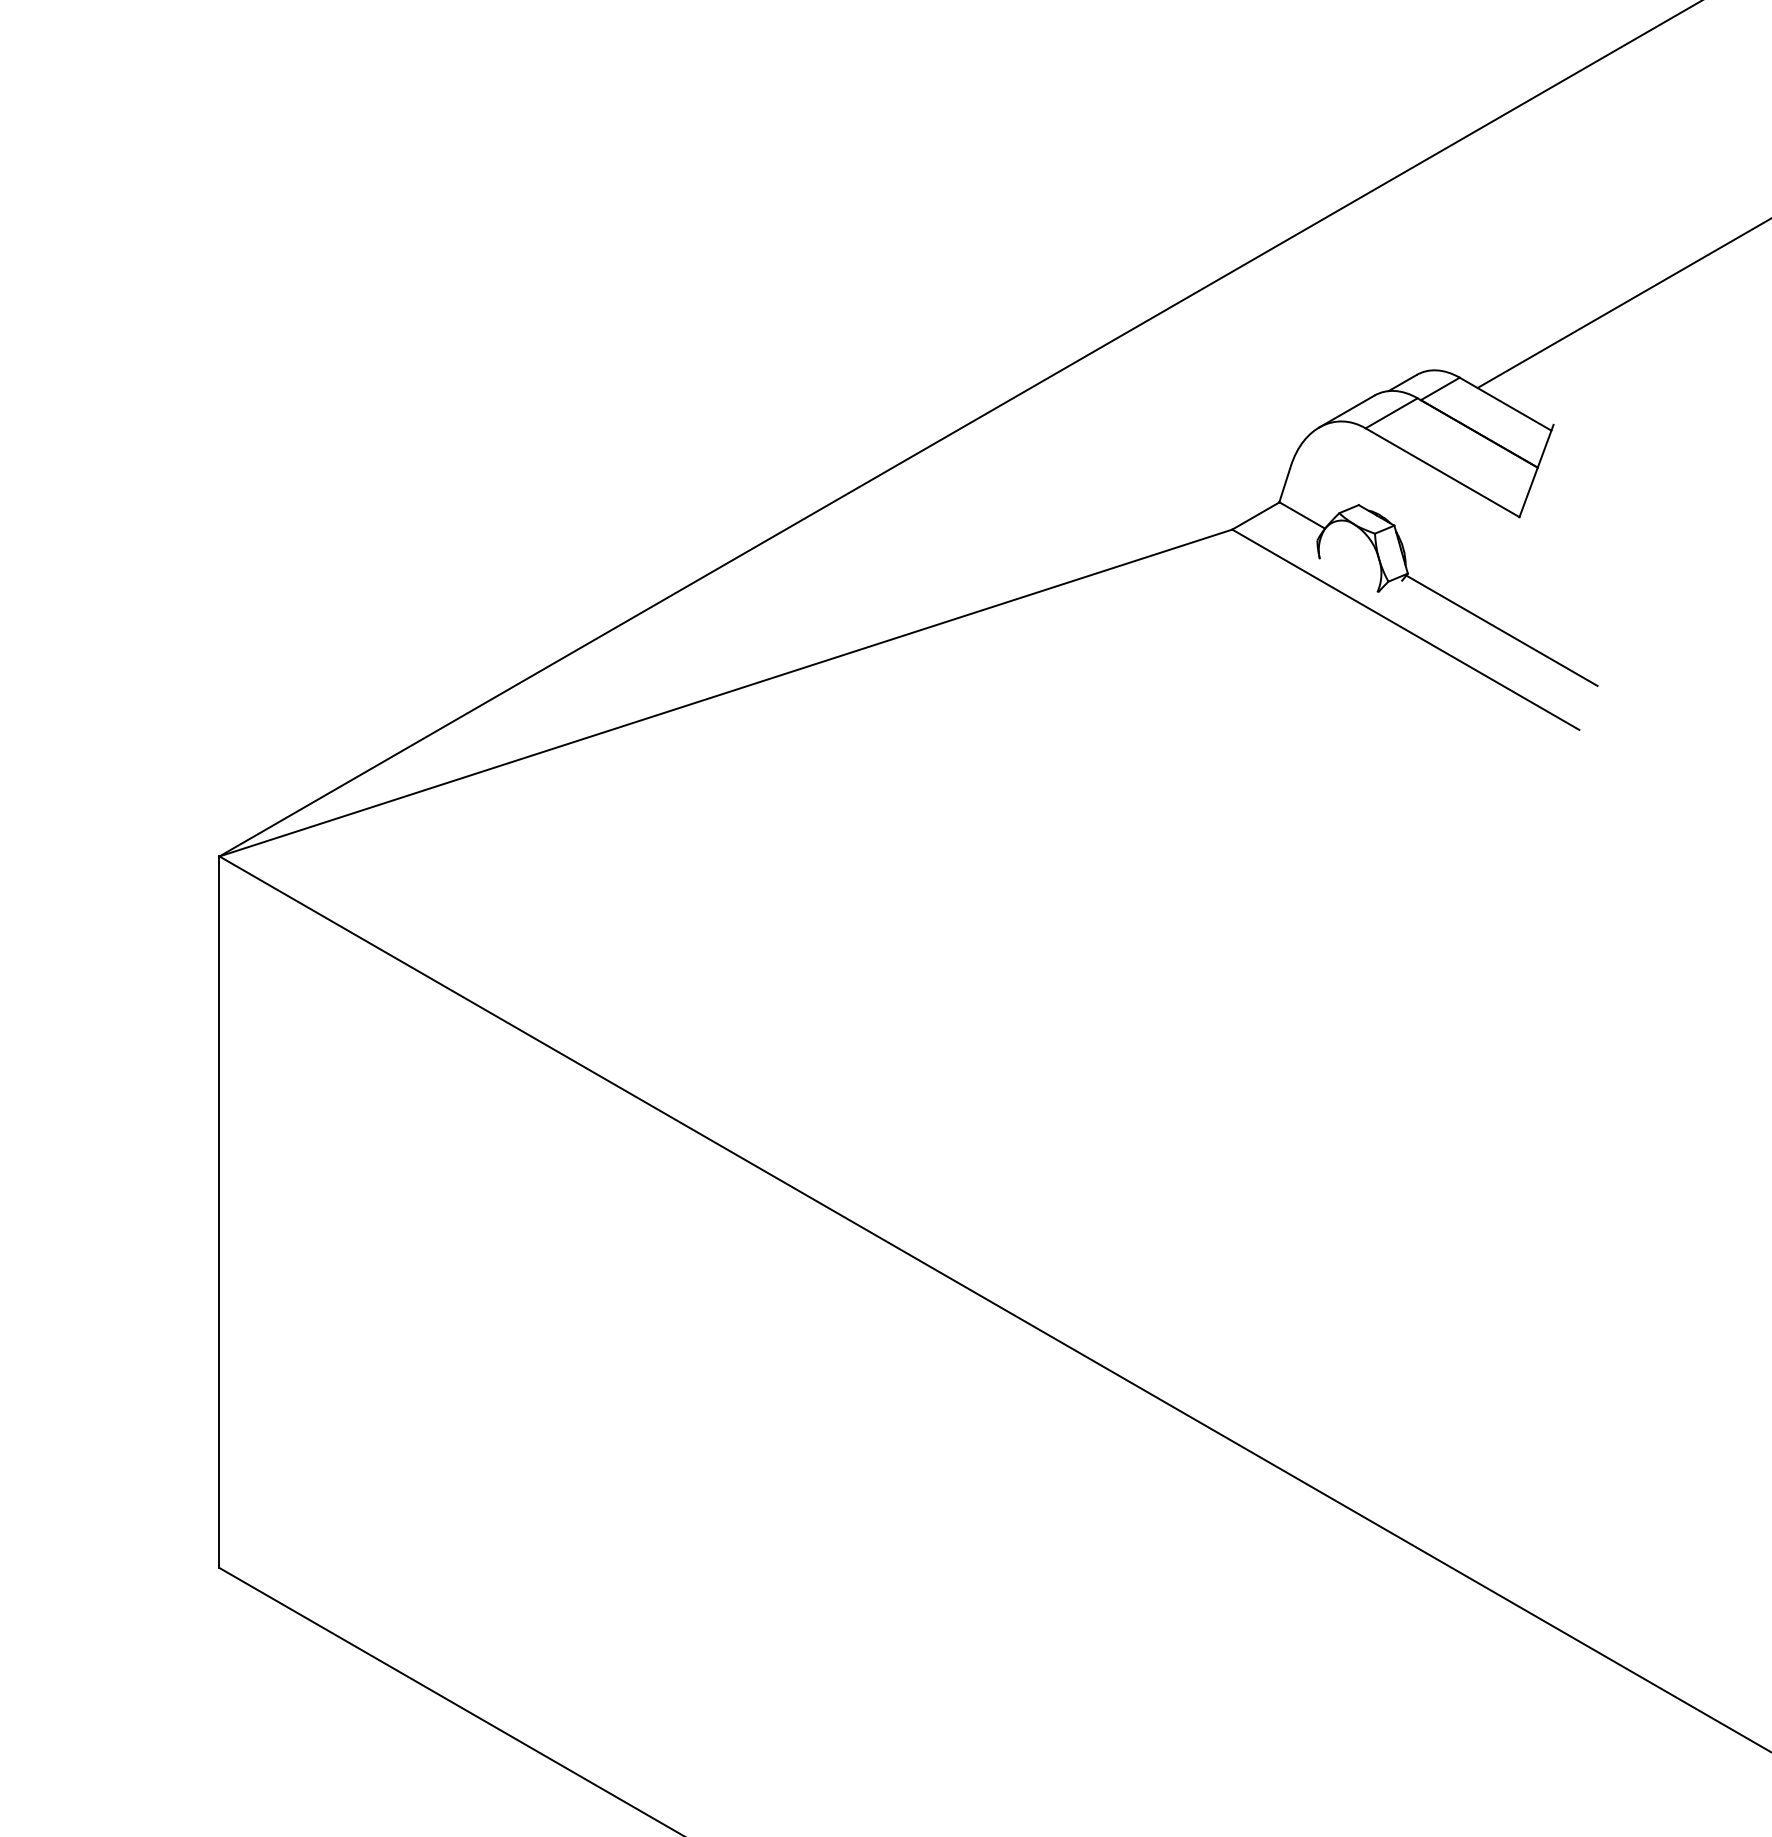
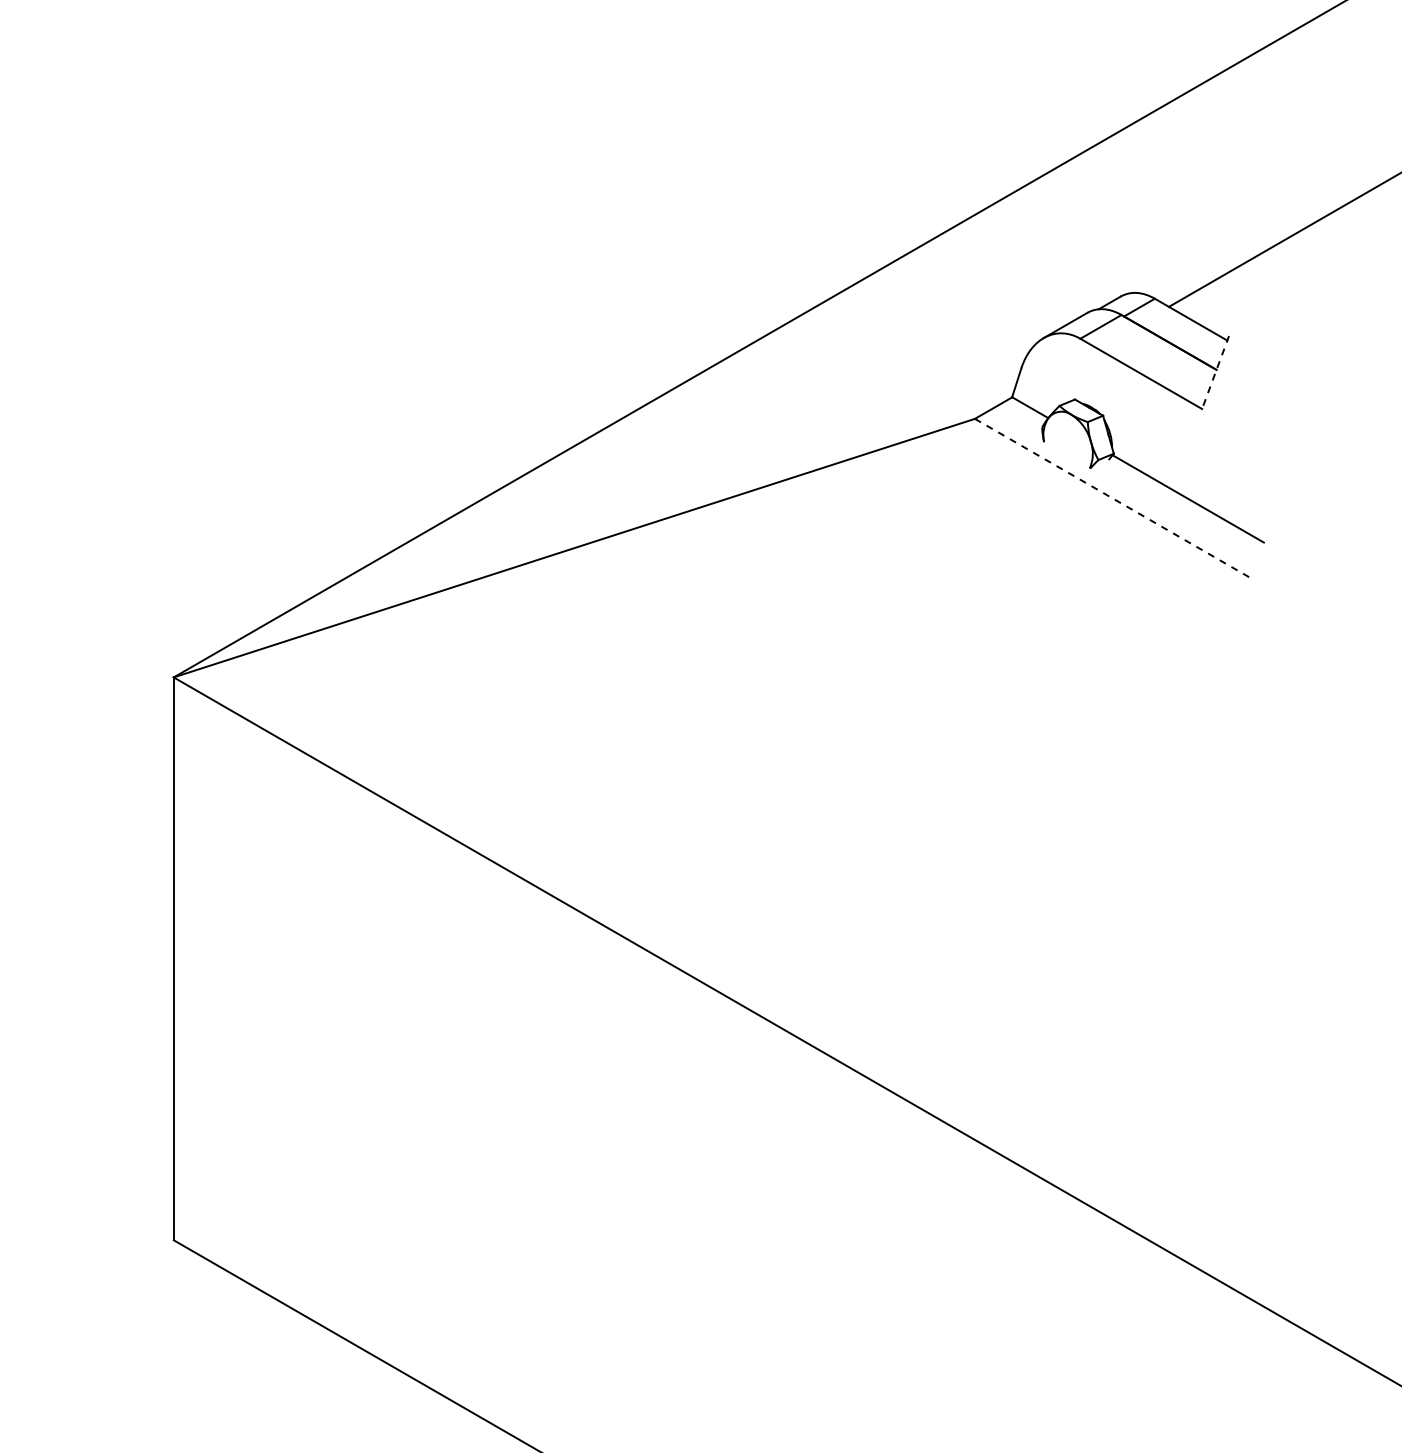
line: (1536, 470) -> (1215, 372), solid -> dashed
line: (1406, 630) -> (1112, 498), solid -> dashed

